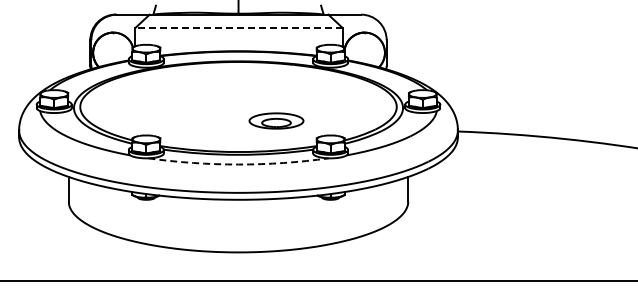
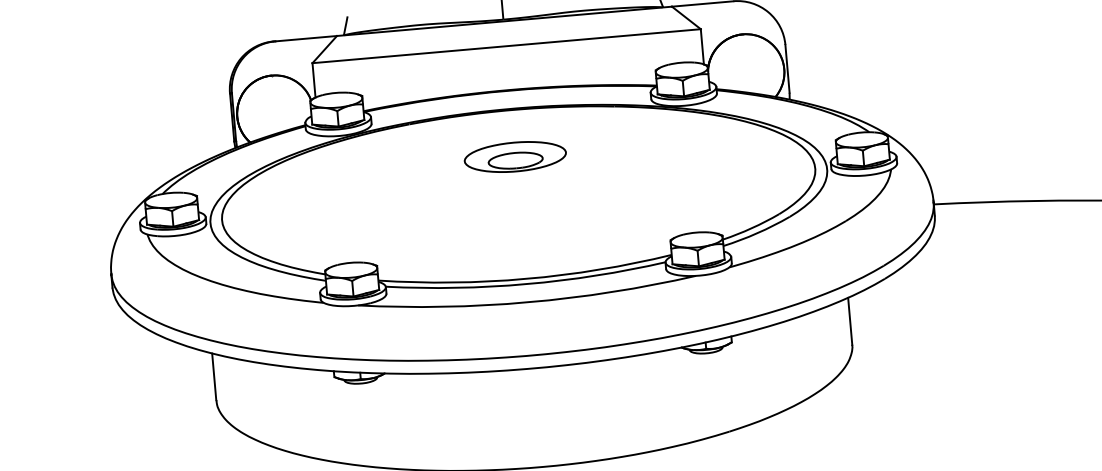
line: (239, 27) -> (507, 45), dashed -> solid
part: (276, 120) -> (515, 156), moved
arc: (238, 164) -> (528, 302), dashed -> solid

